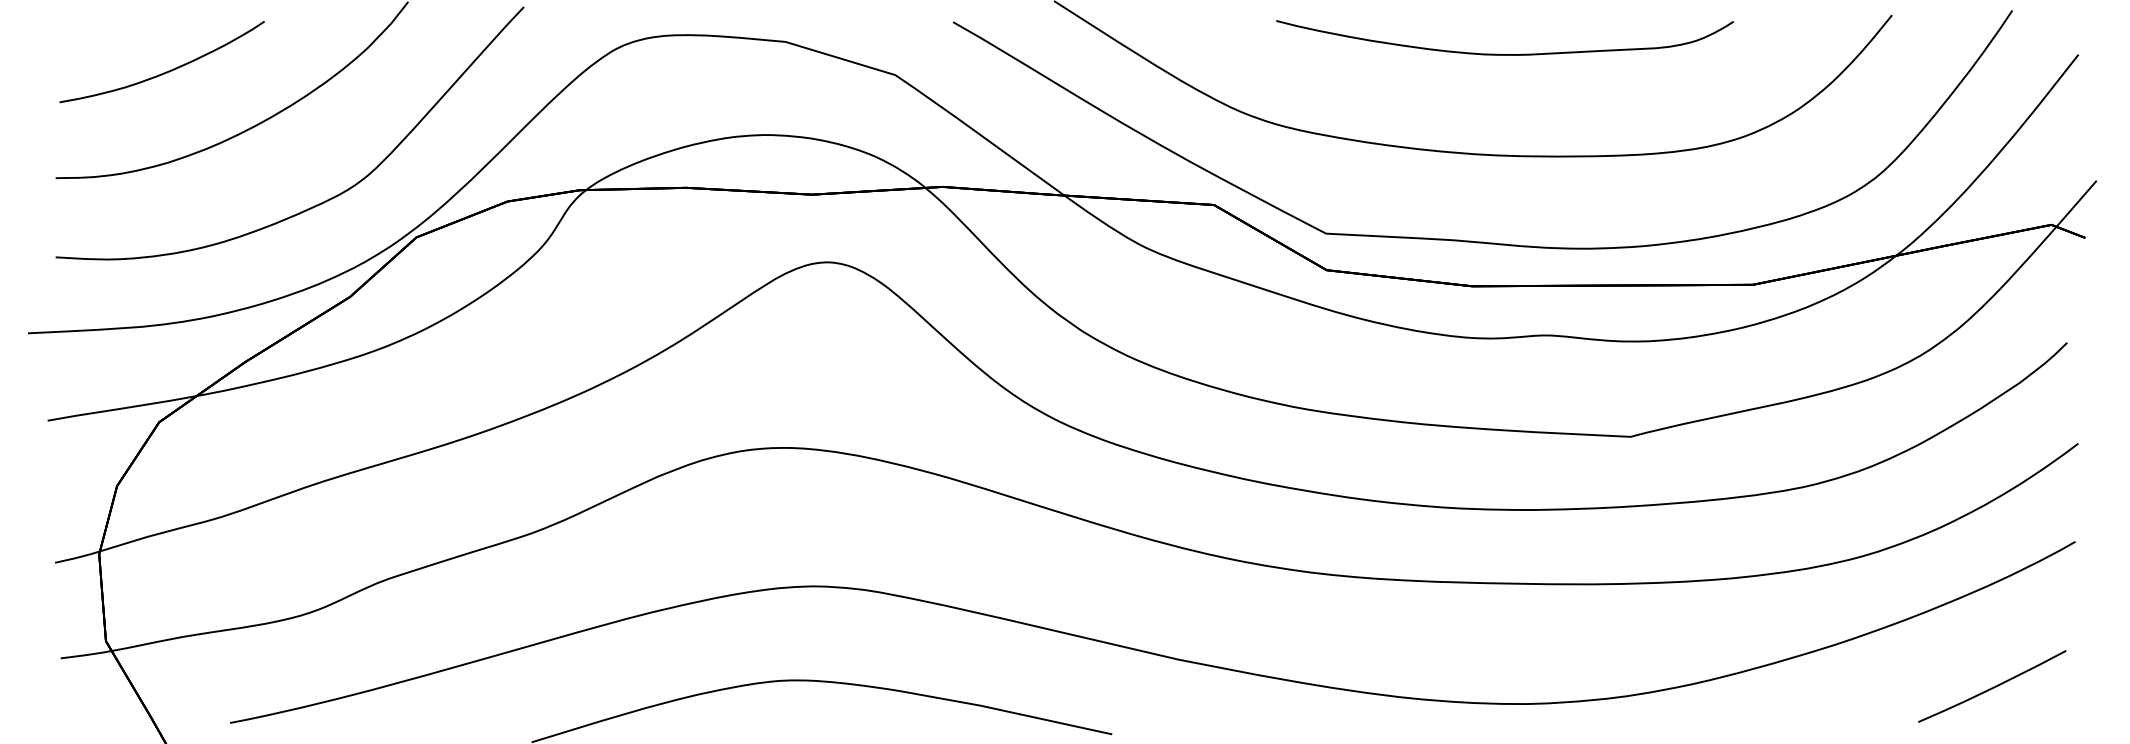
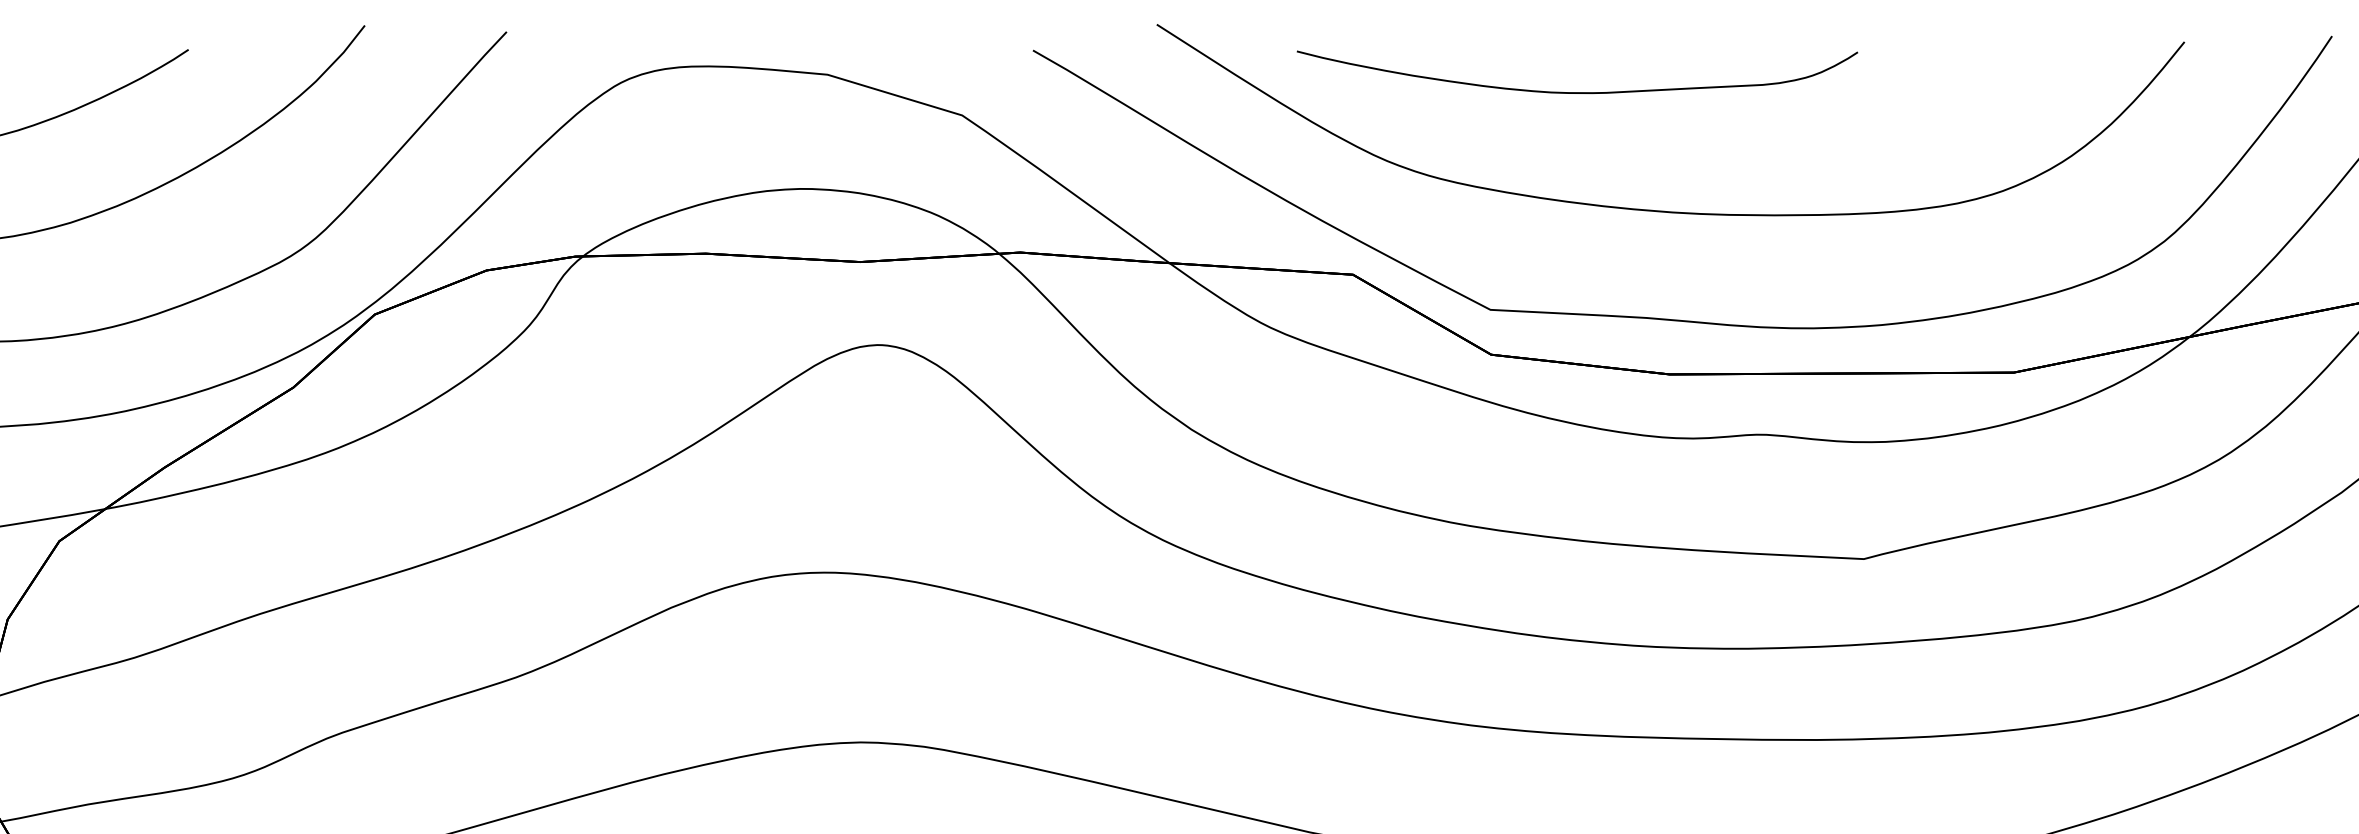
curve: (1504, 54) -> (1576, 92), moved

